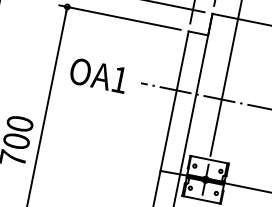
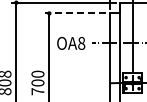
line: (119, 17) -> (75, 13), solid -> dashed
text: (119, 77) -> (81, 42), OA1 -> OA8

